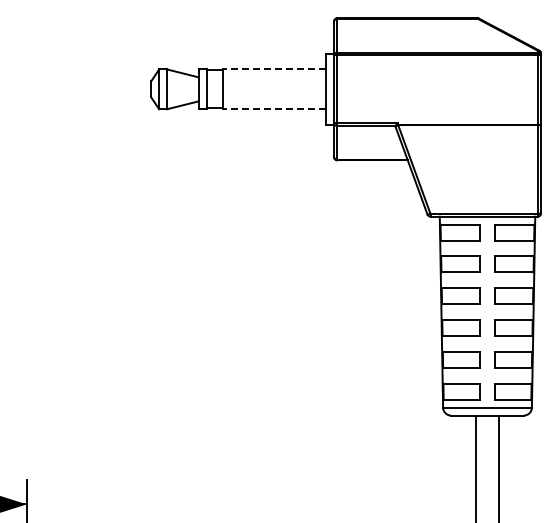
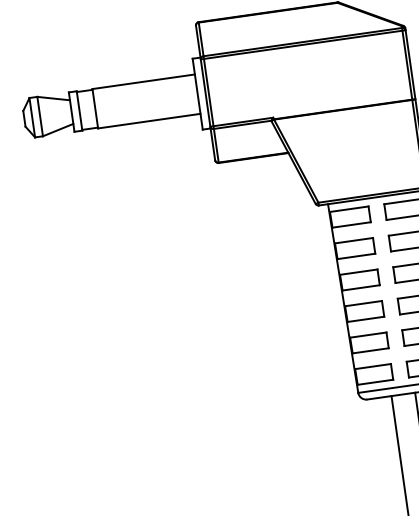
line: (274, 69) -> (143, 81), dashed -> solid
line: (274, 109) -> (149, 121), dashed -> solid

